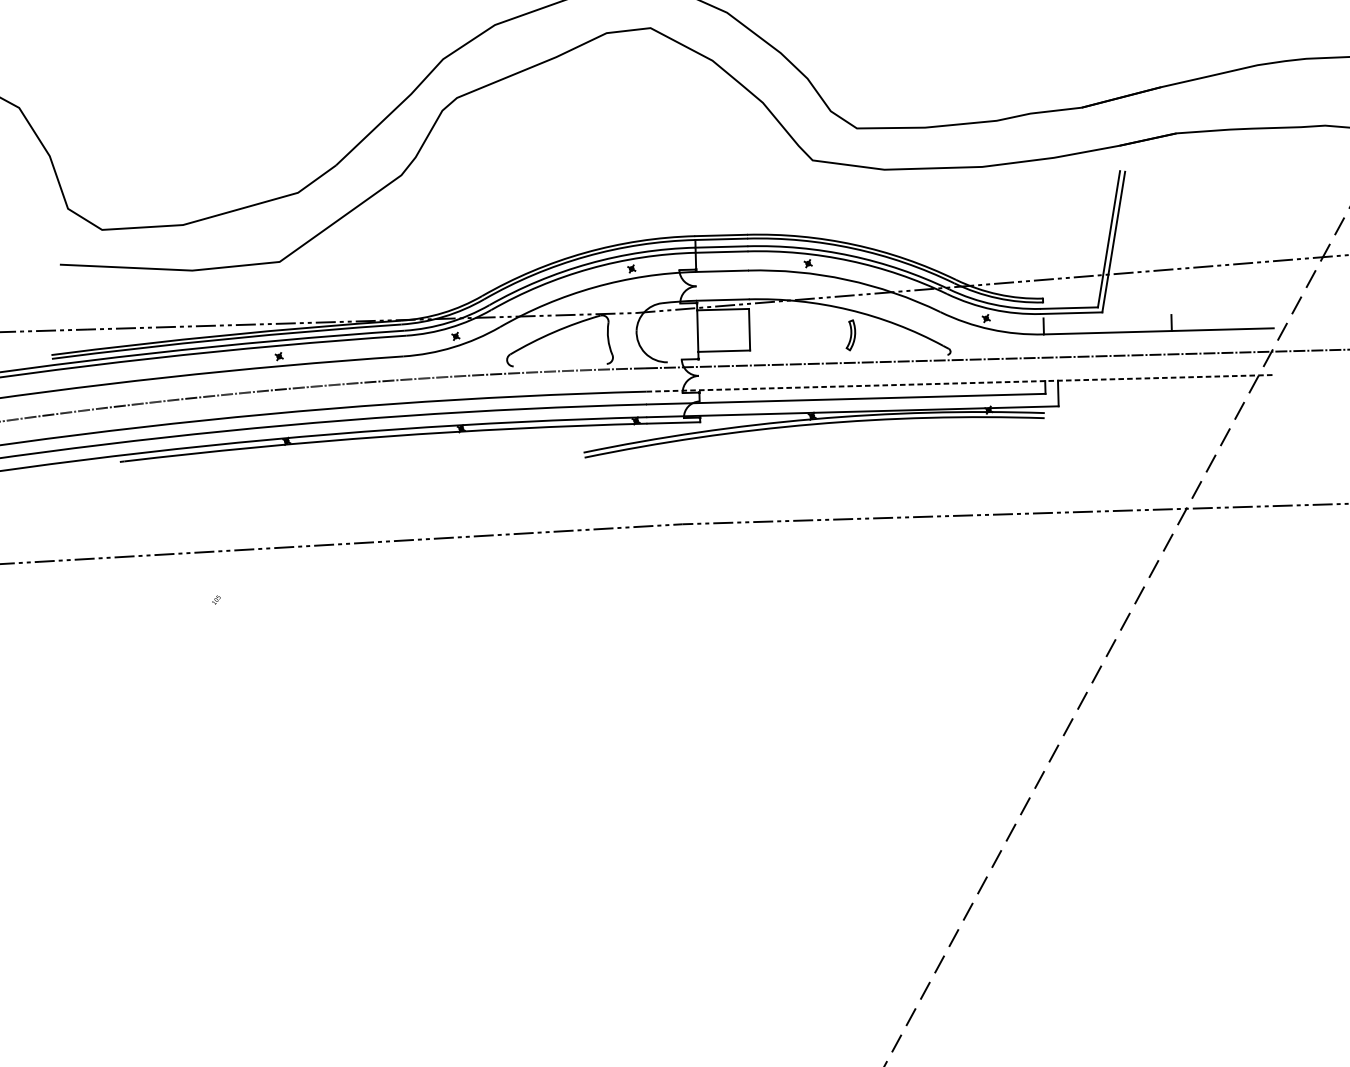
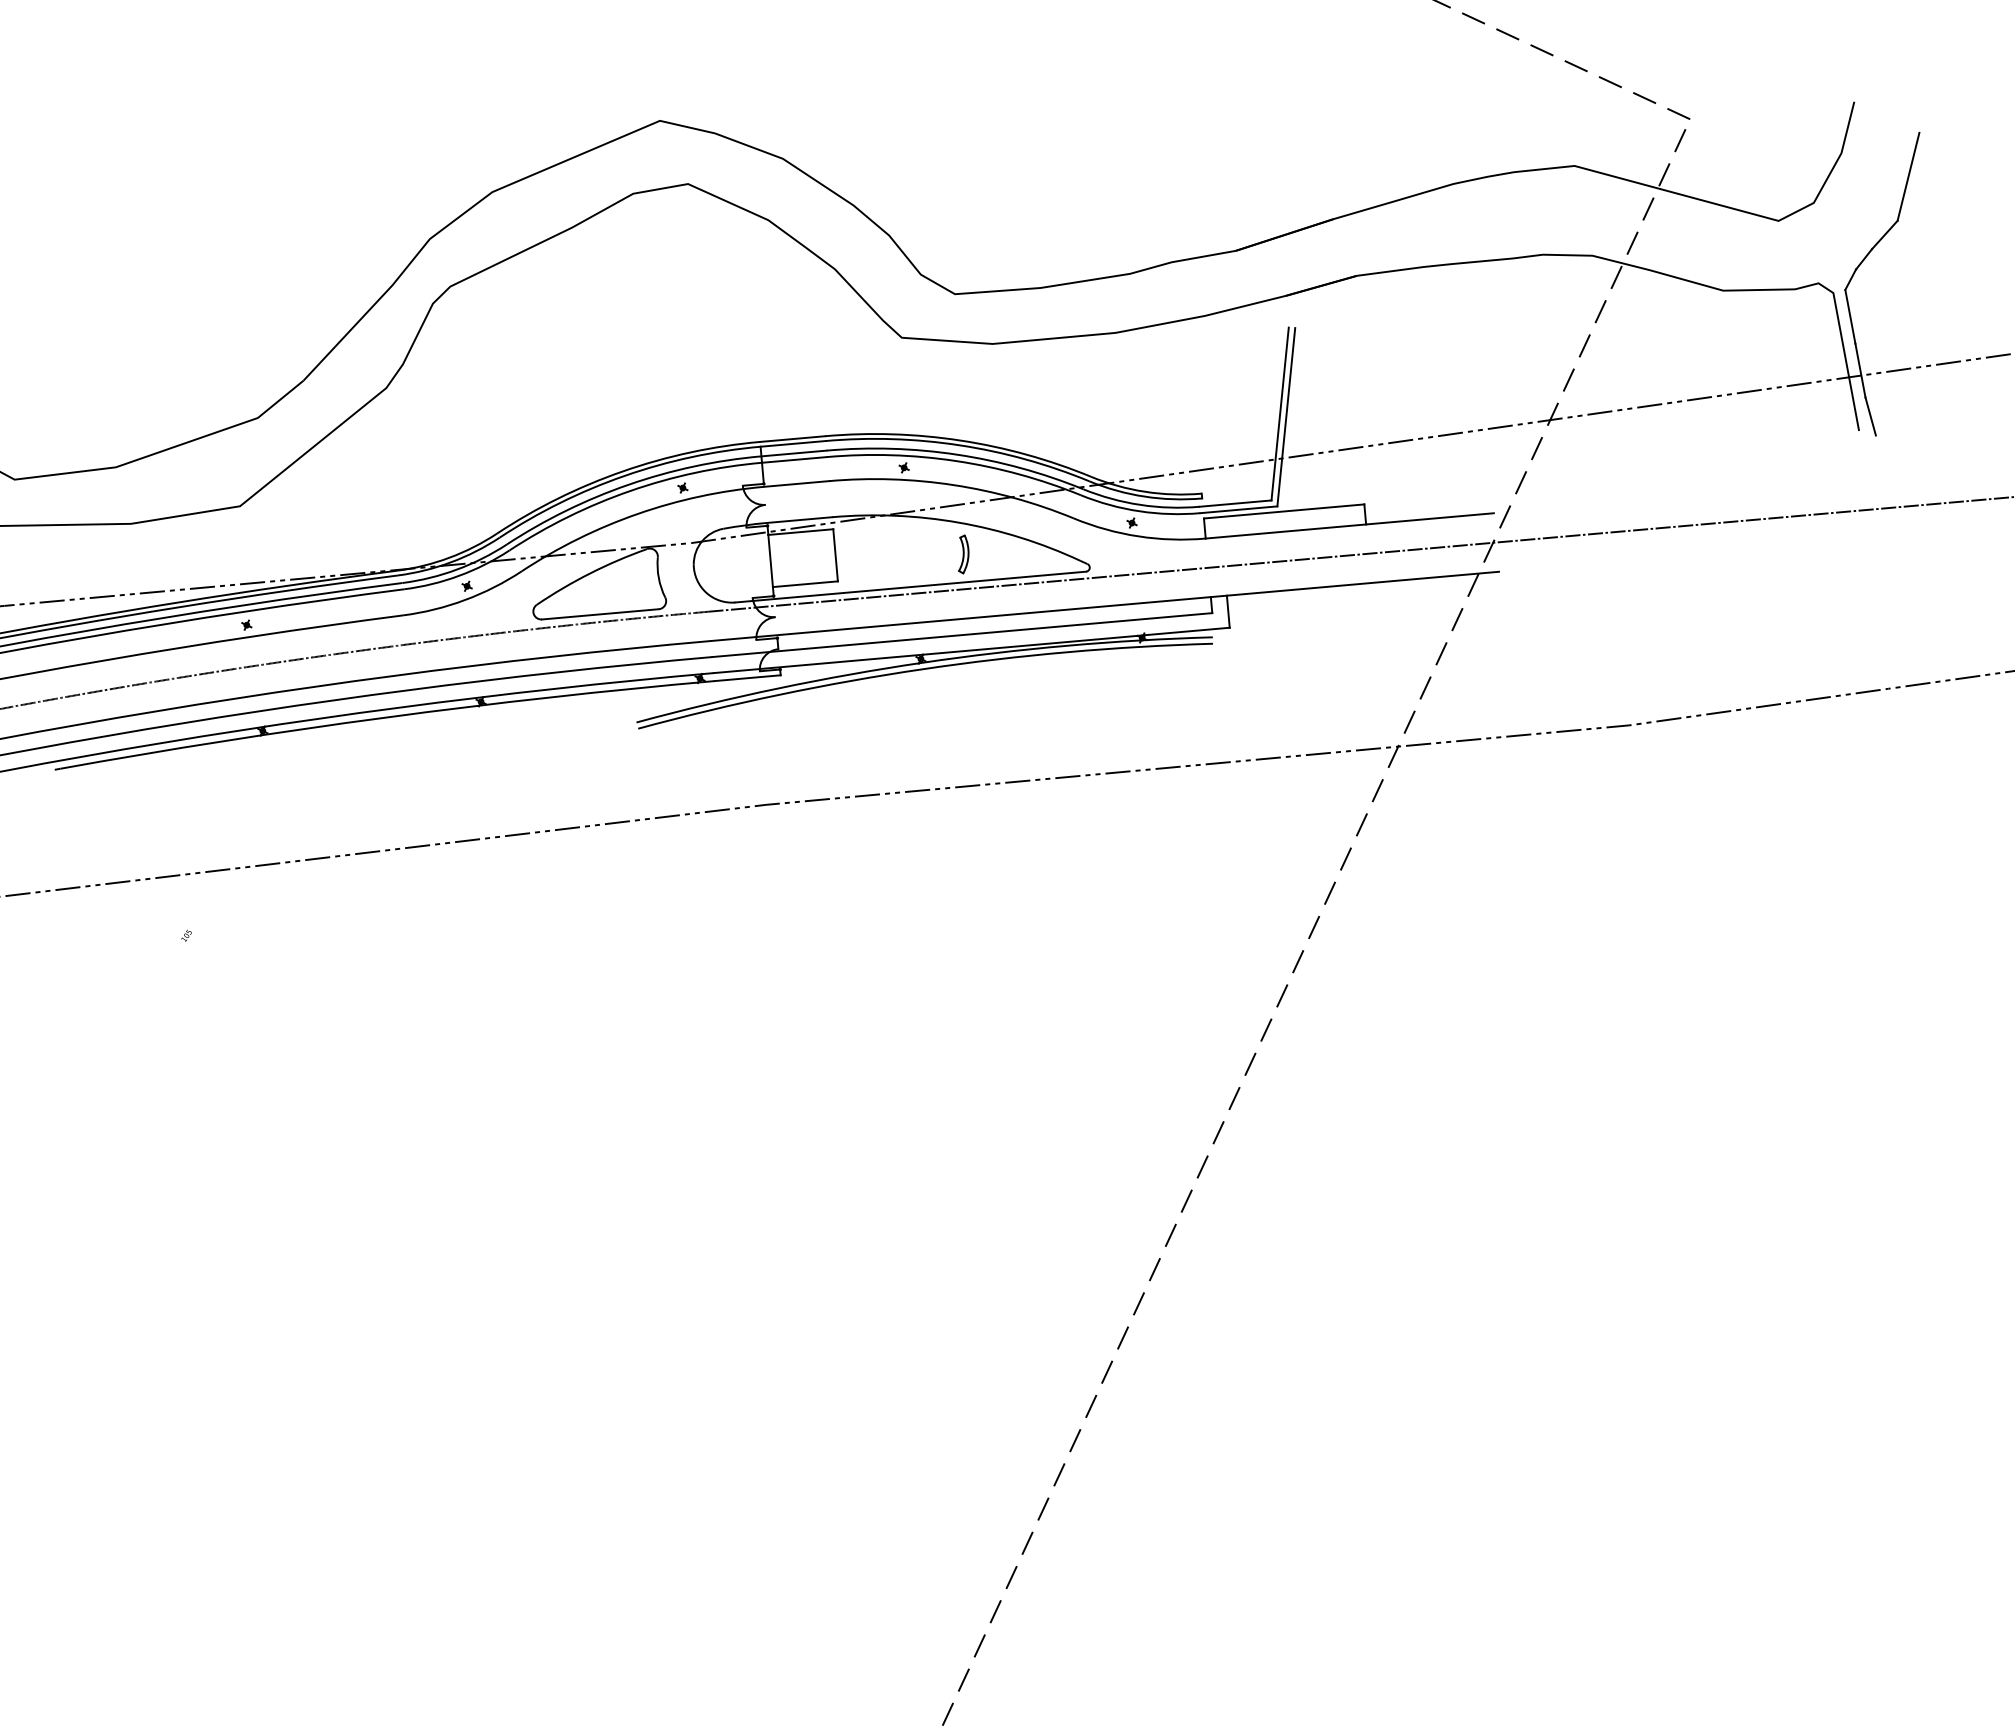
line: (1106, 316) -> (1283, 511), added
line: (807, 358) -> (910, 586), added
line: (560, 365) -> (600, 614), added
line: (960, 383) -> (1104, 606), dashed -> solid

